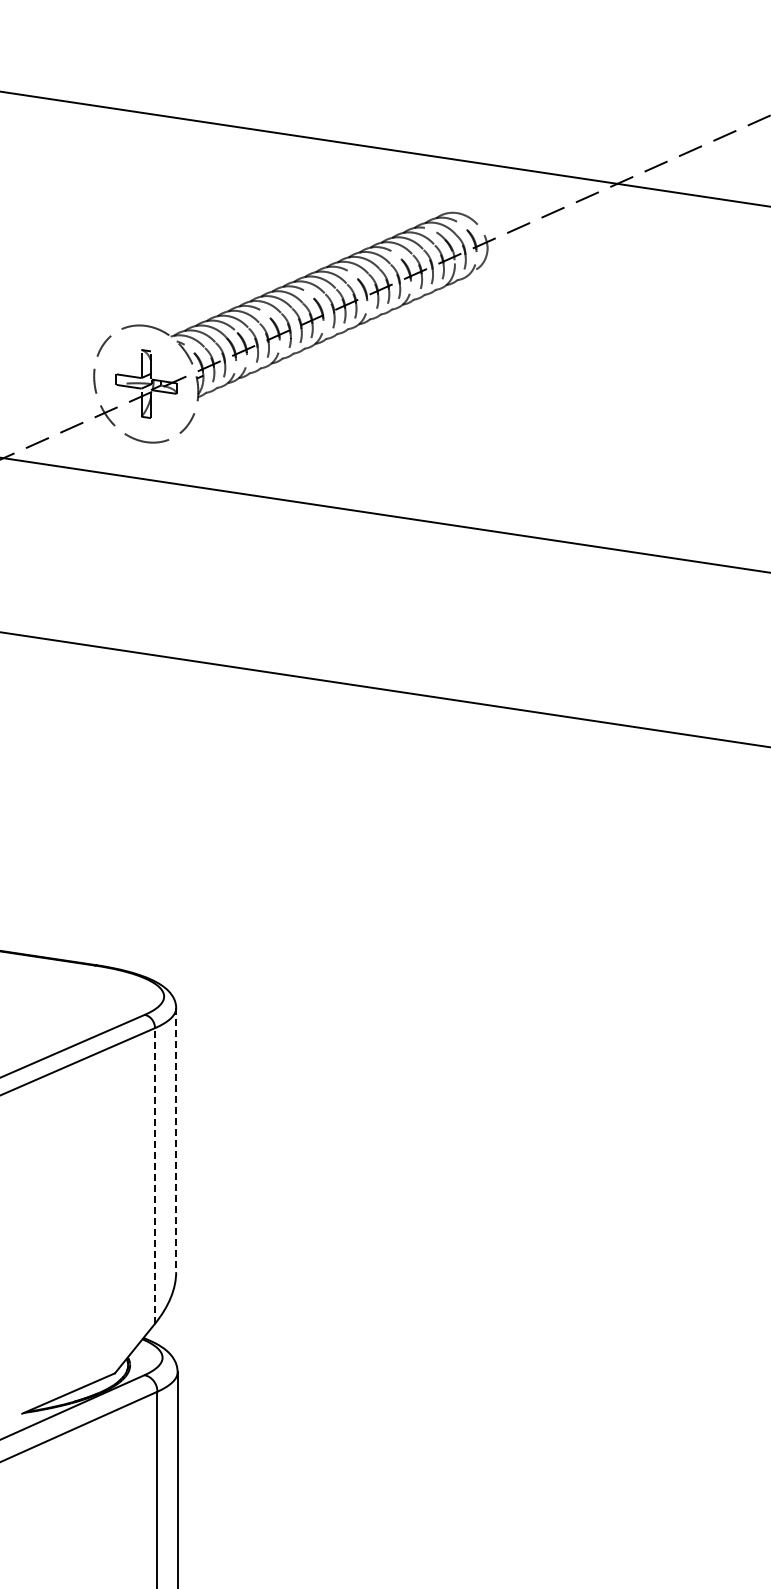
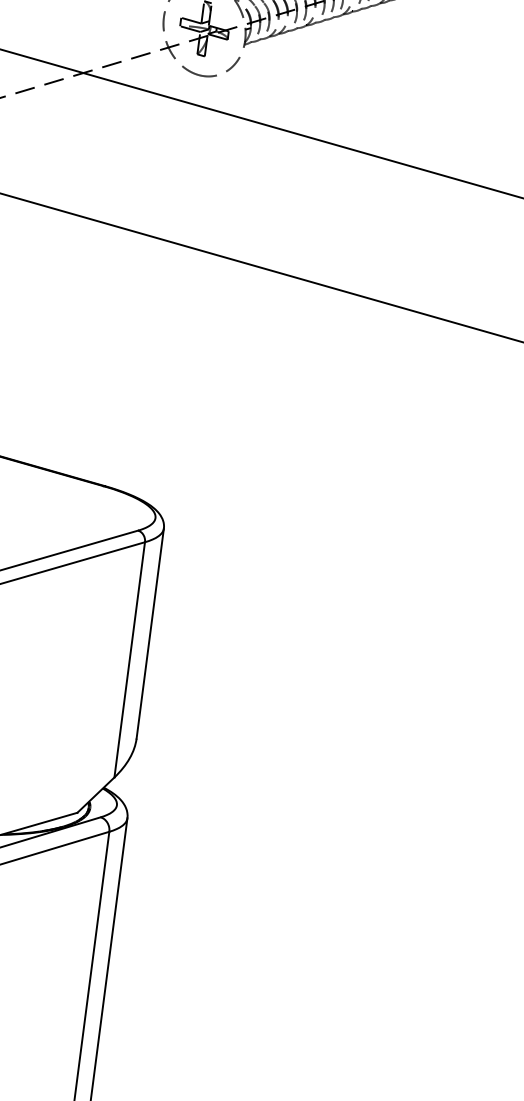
line: (176, 1140) -> (150, 633), dashed -> solid
line: (155, 1175) -> (130, 659), dashed -> solid

